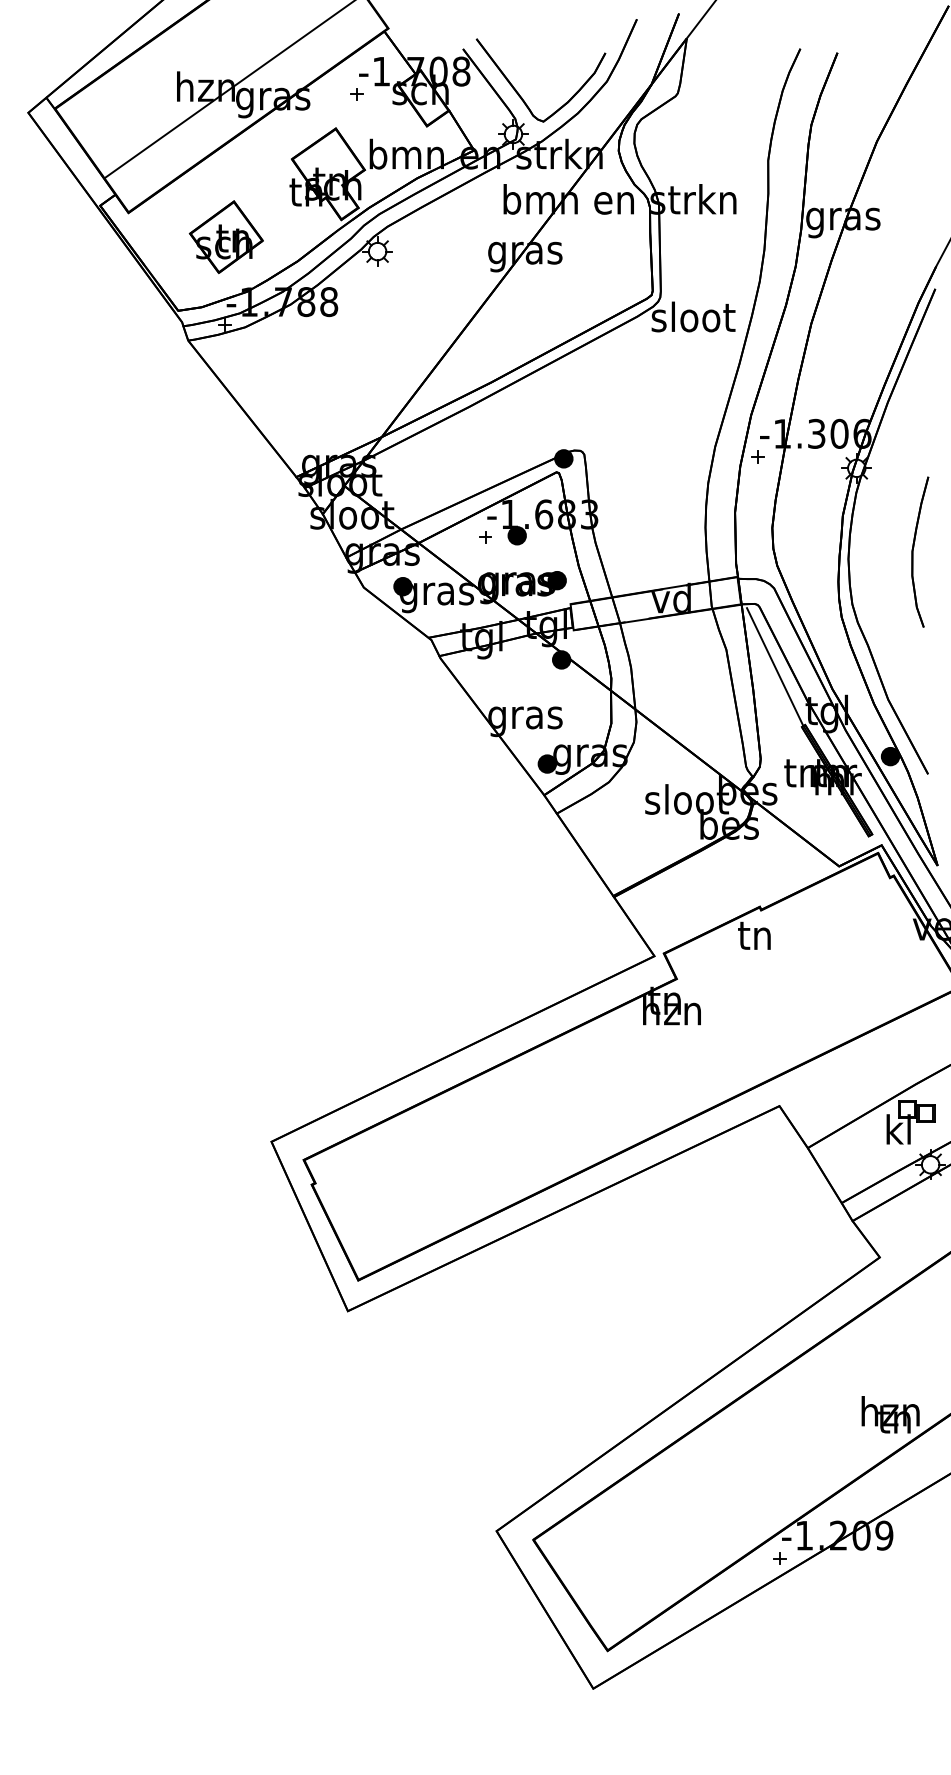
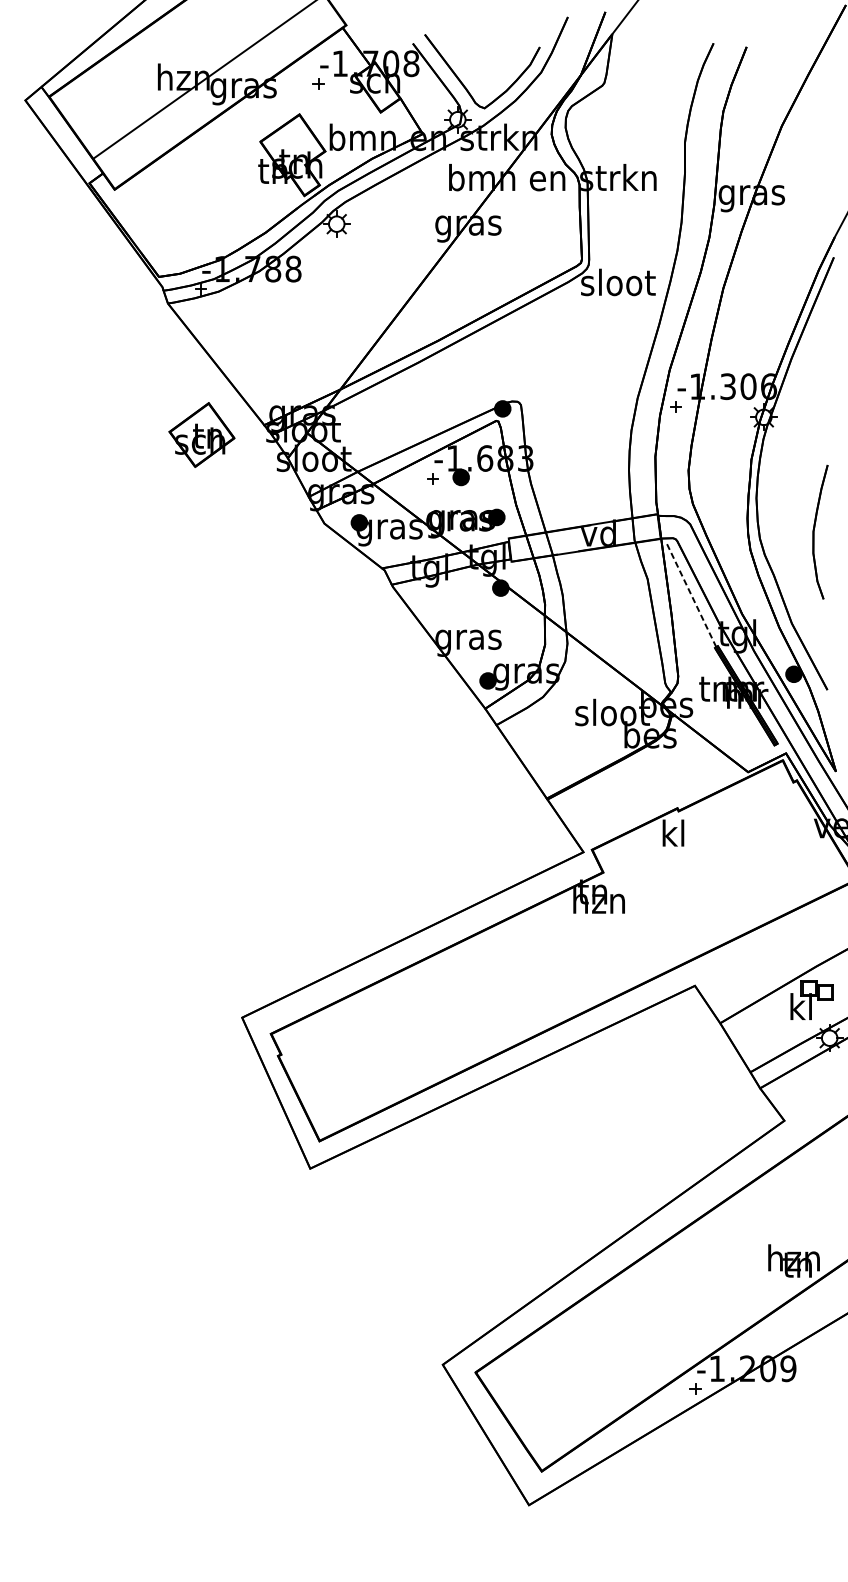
part: (225, 237) -> (201, 435), moved
part: (913, 551) -> (814, 531), moved
line: (774, 666) -> (690, 594), solid -> dashed
text: (754, 934) -> (672, 832), tn -> kl

